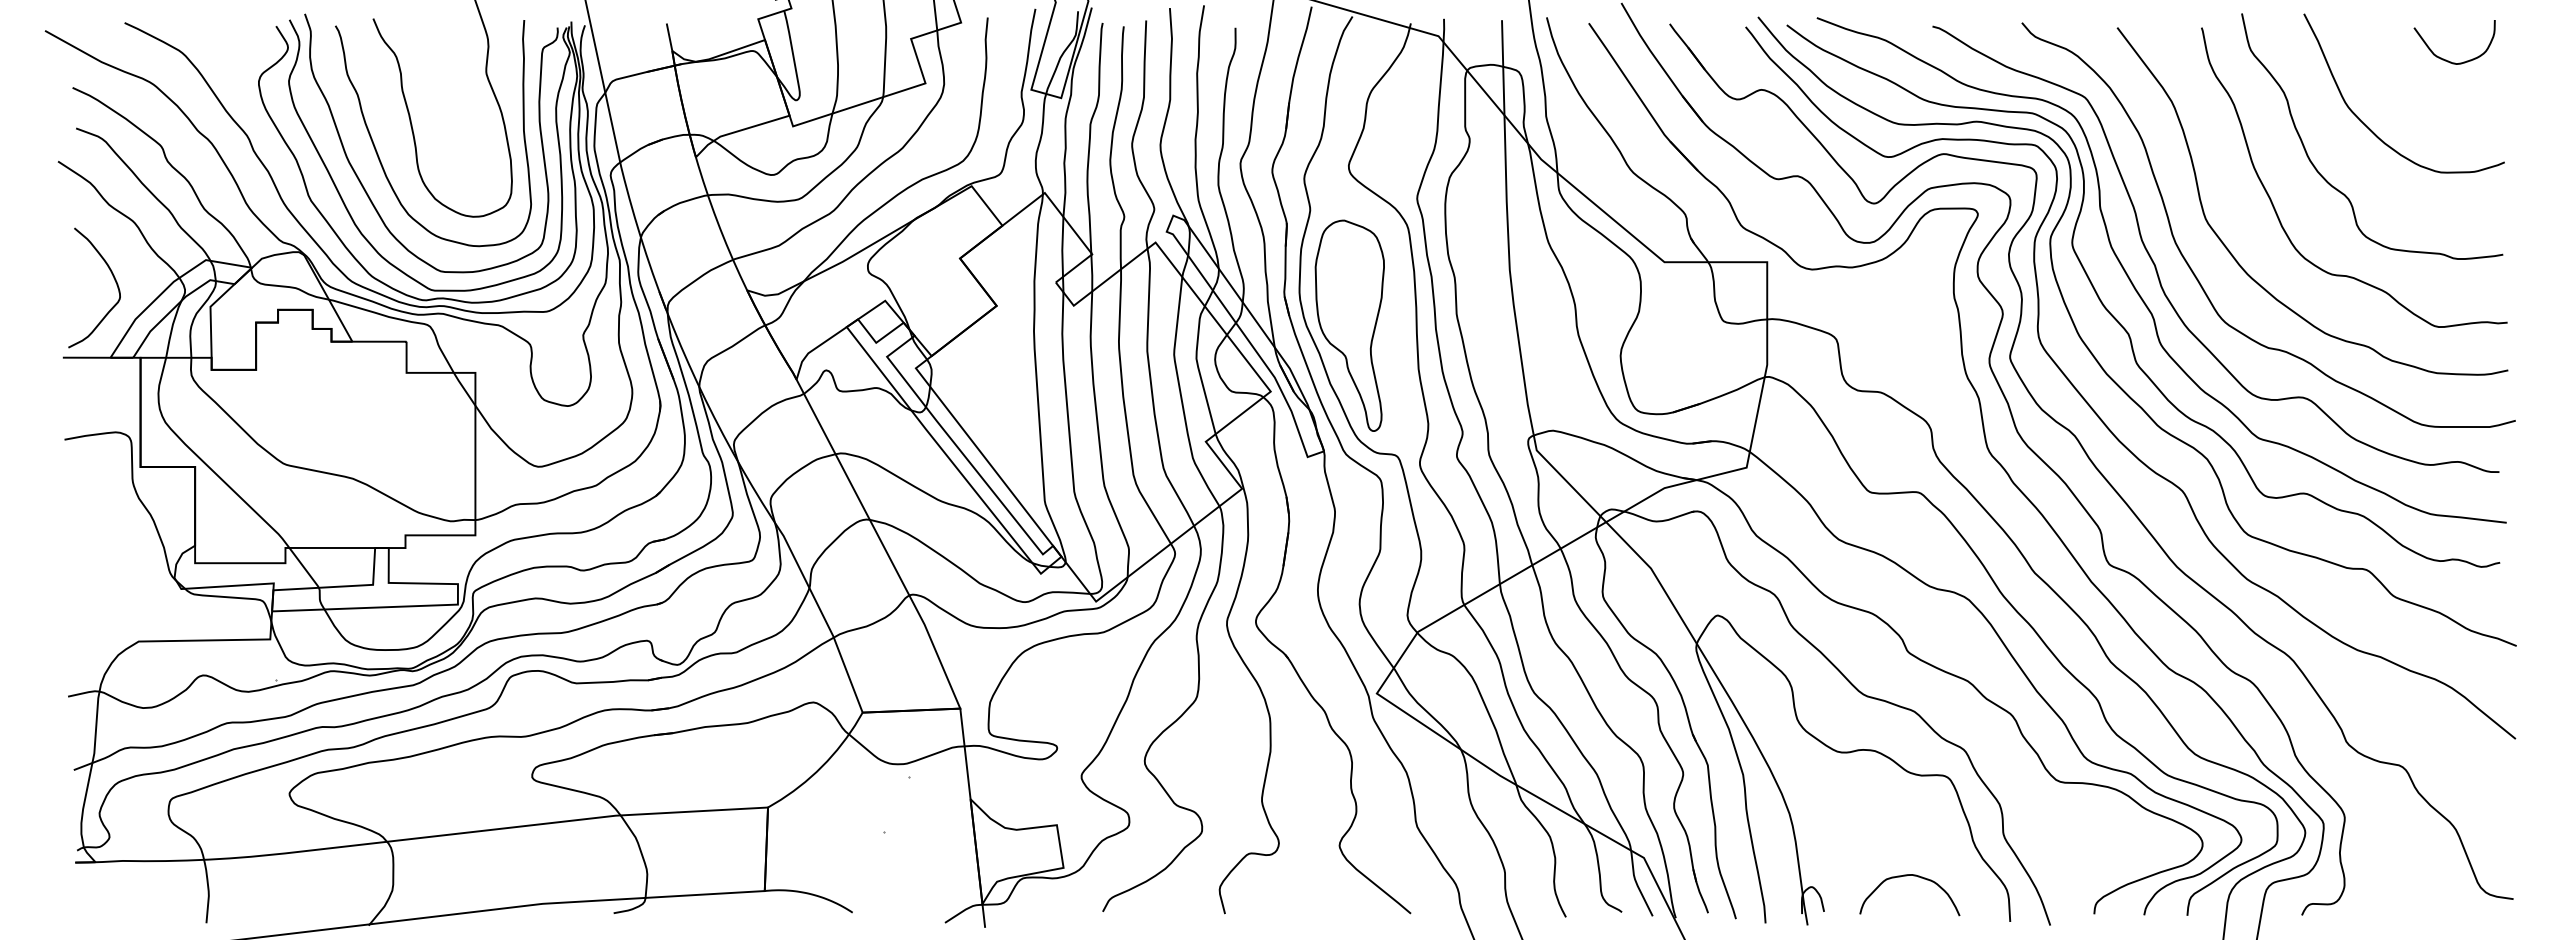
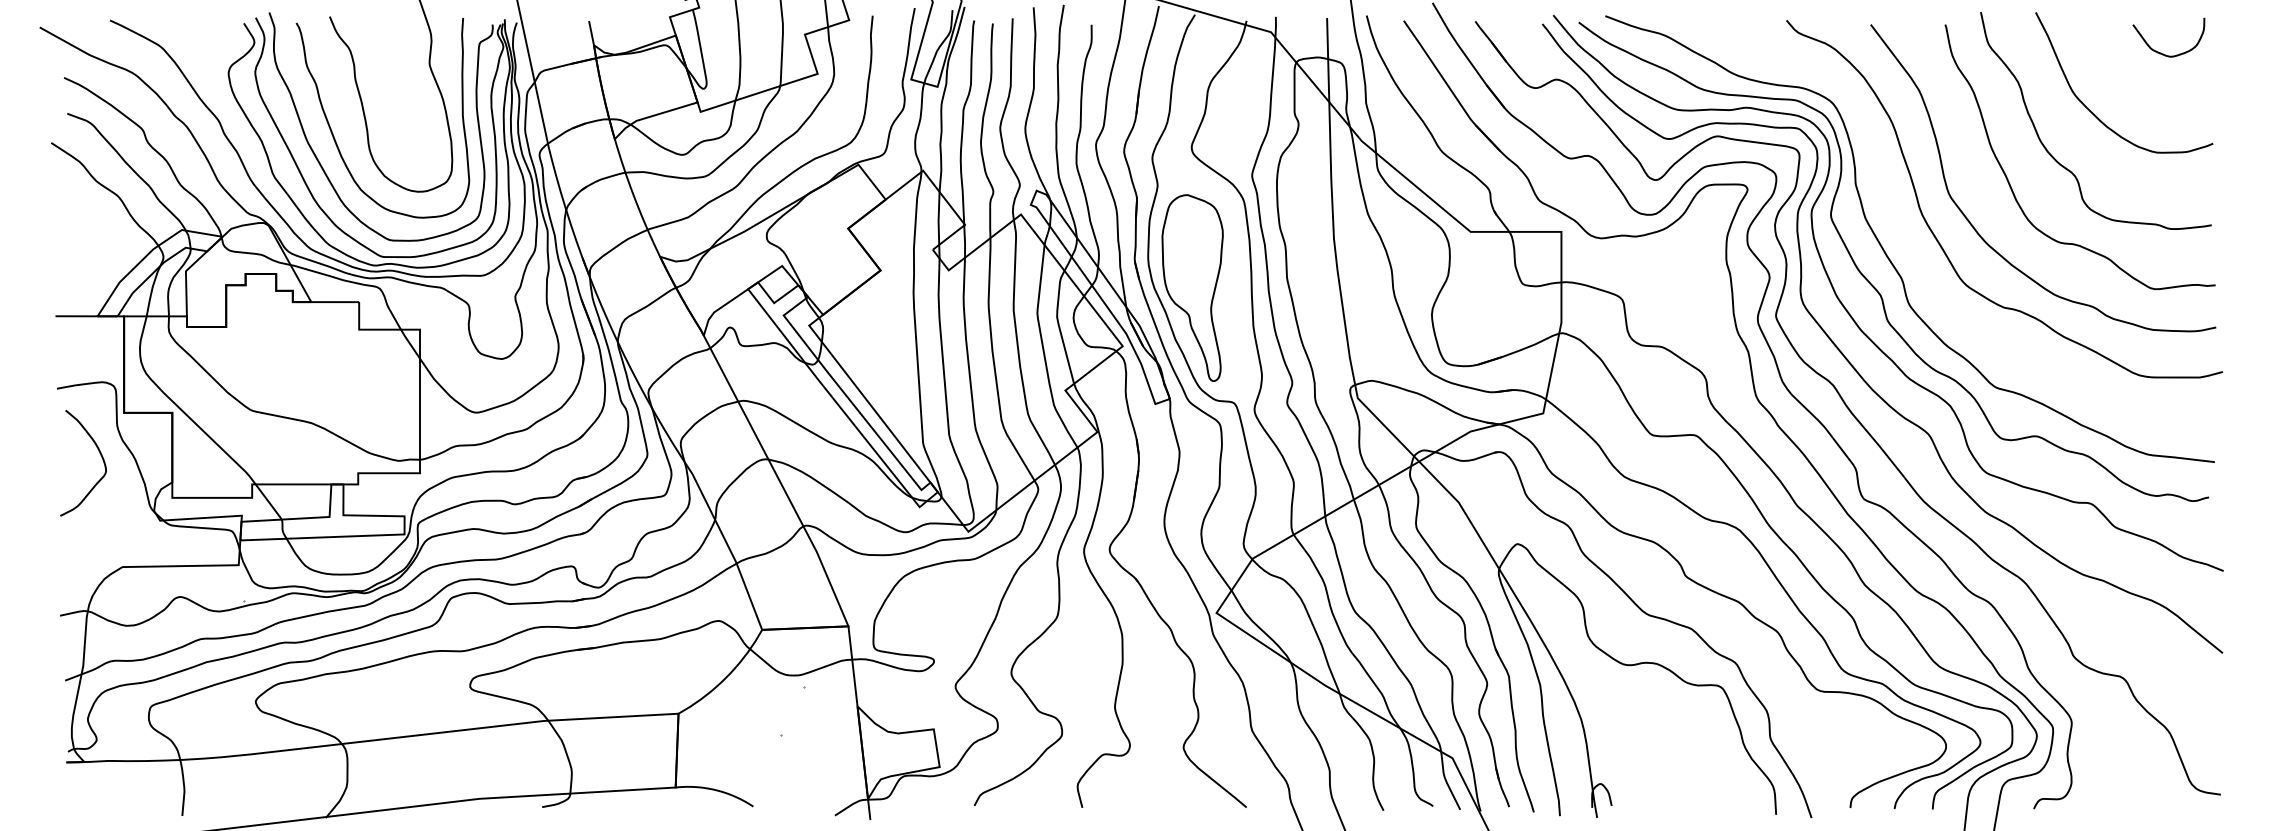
curve: (2156, 266) -> (1905, 235), removed
curve: (113, 278) -> (100, 454), moved
curve: (1907, 876) -> (1685, 774), removed

